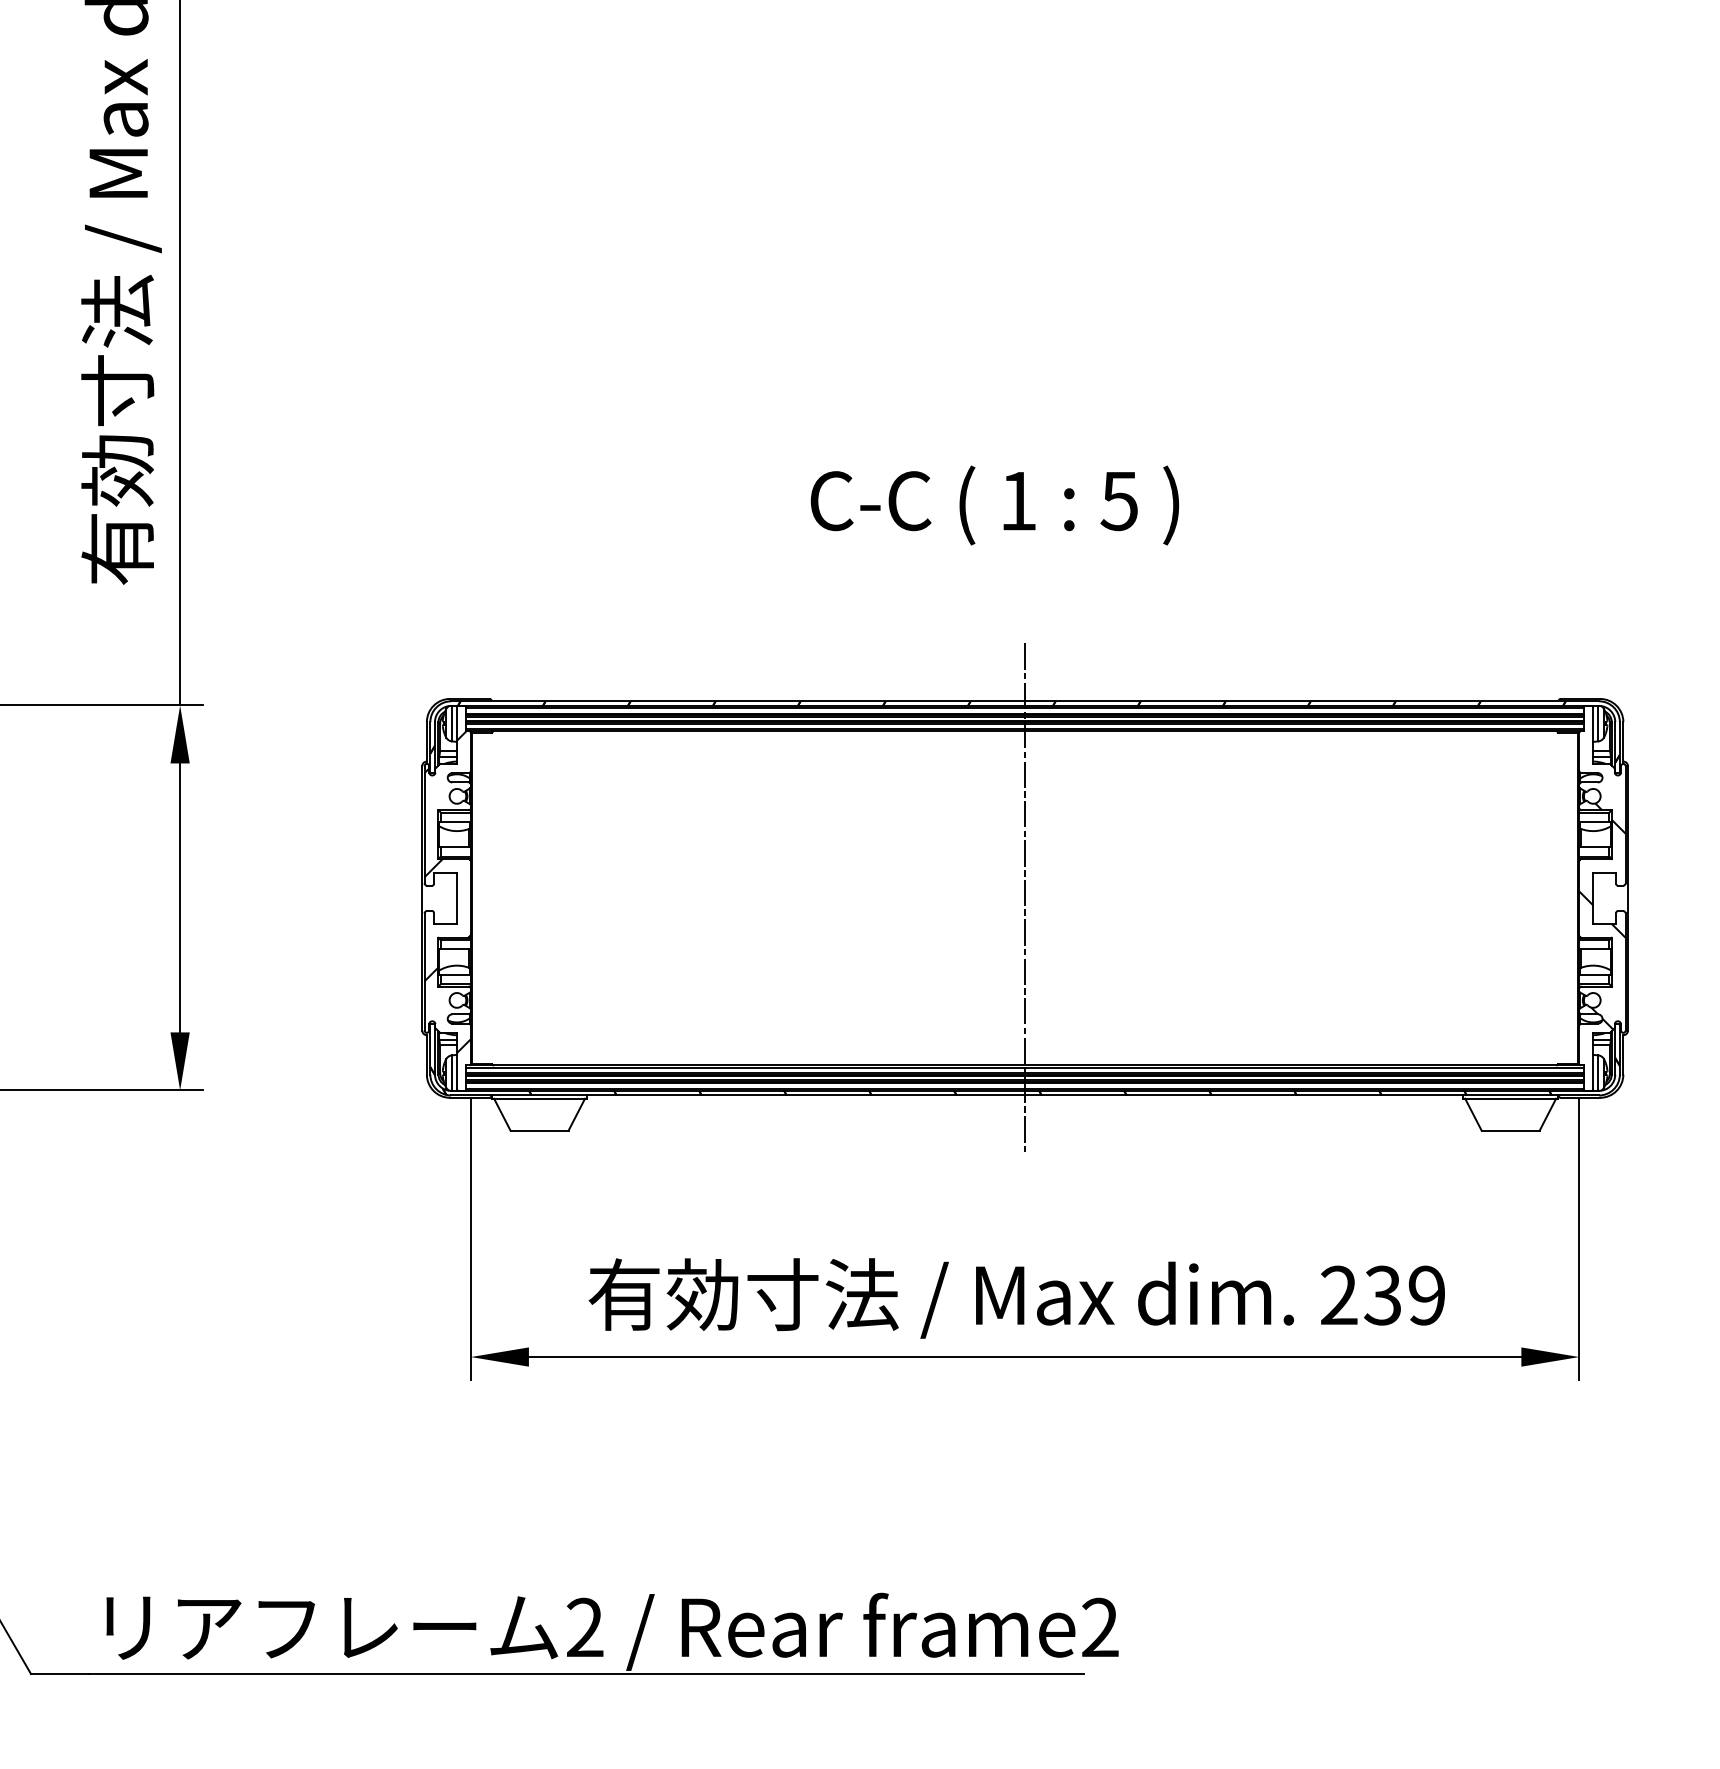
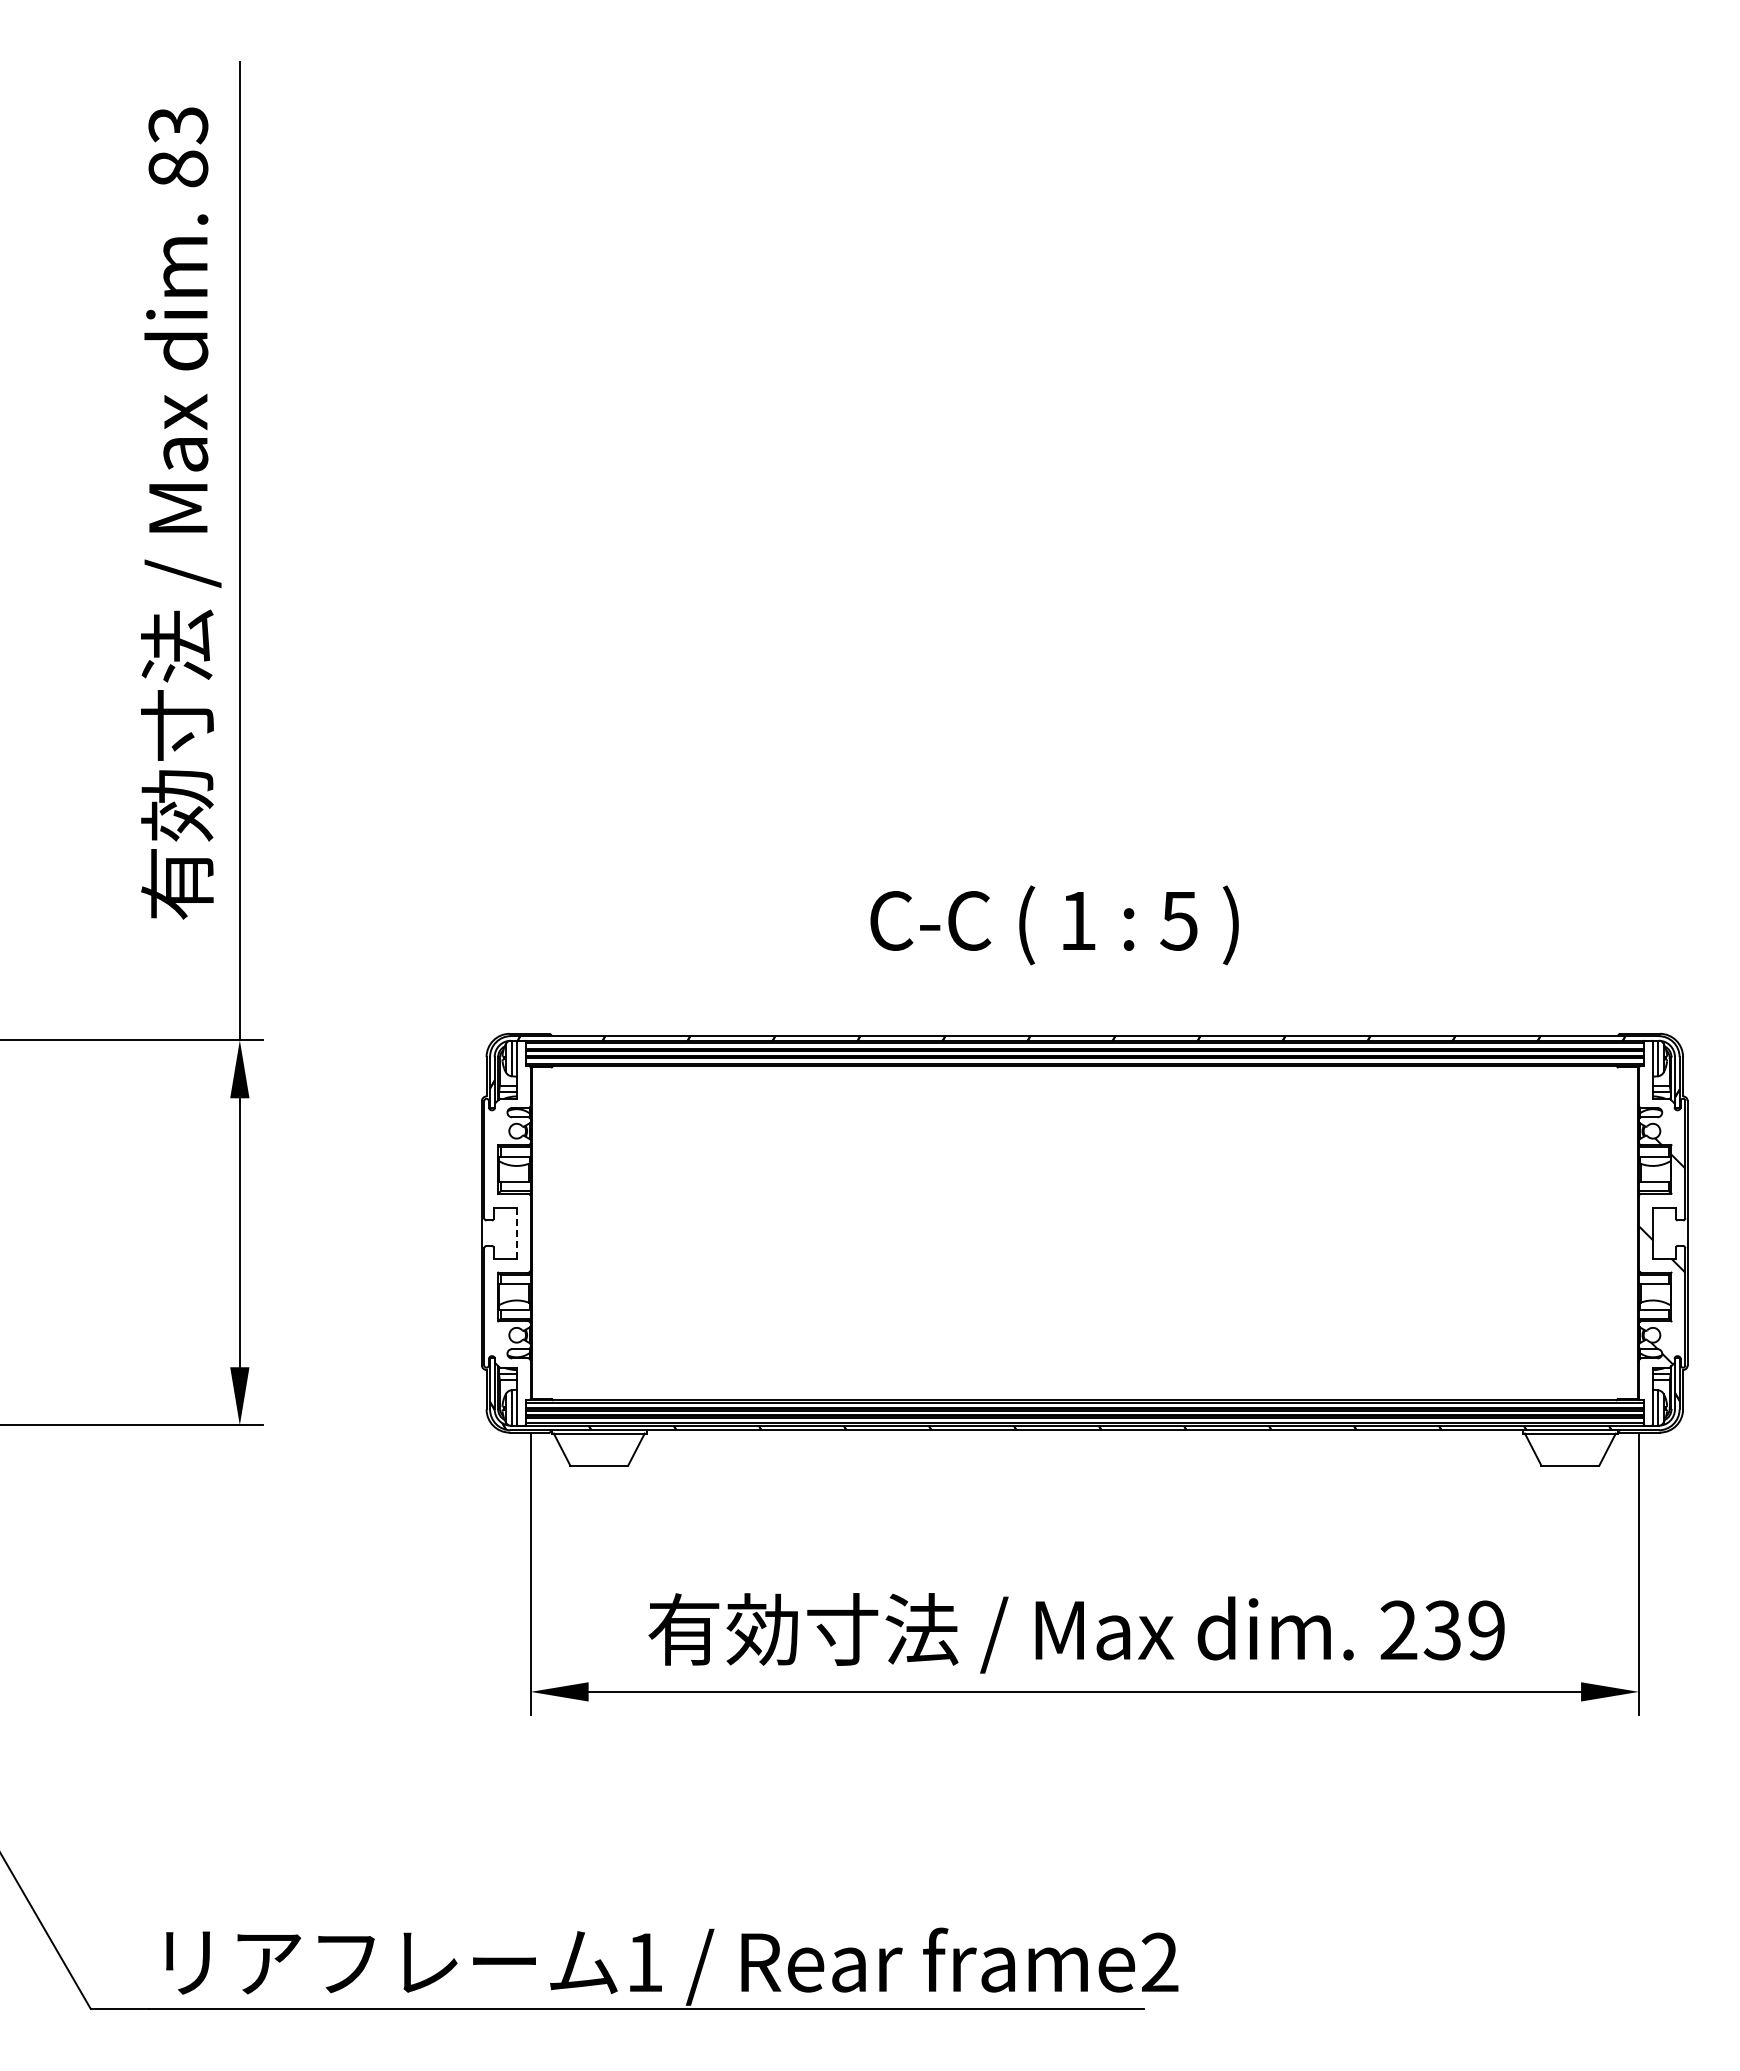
text: (994, 505) -> (1054, 925), moved
hatch: (447, 891) -> (507, 1226), removed
line: (456, 898) -> (516, 1233), solid -> dashed
line: (1024, 898) -> (1084, 1233), removed
text: (584, 1626) -> (644, 1961), 2 -> 1

